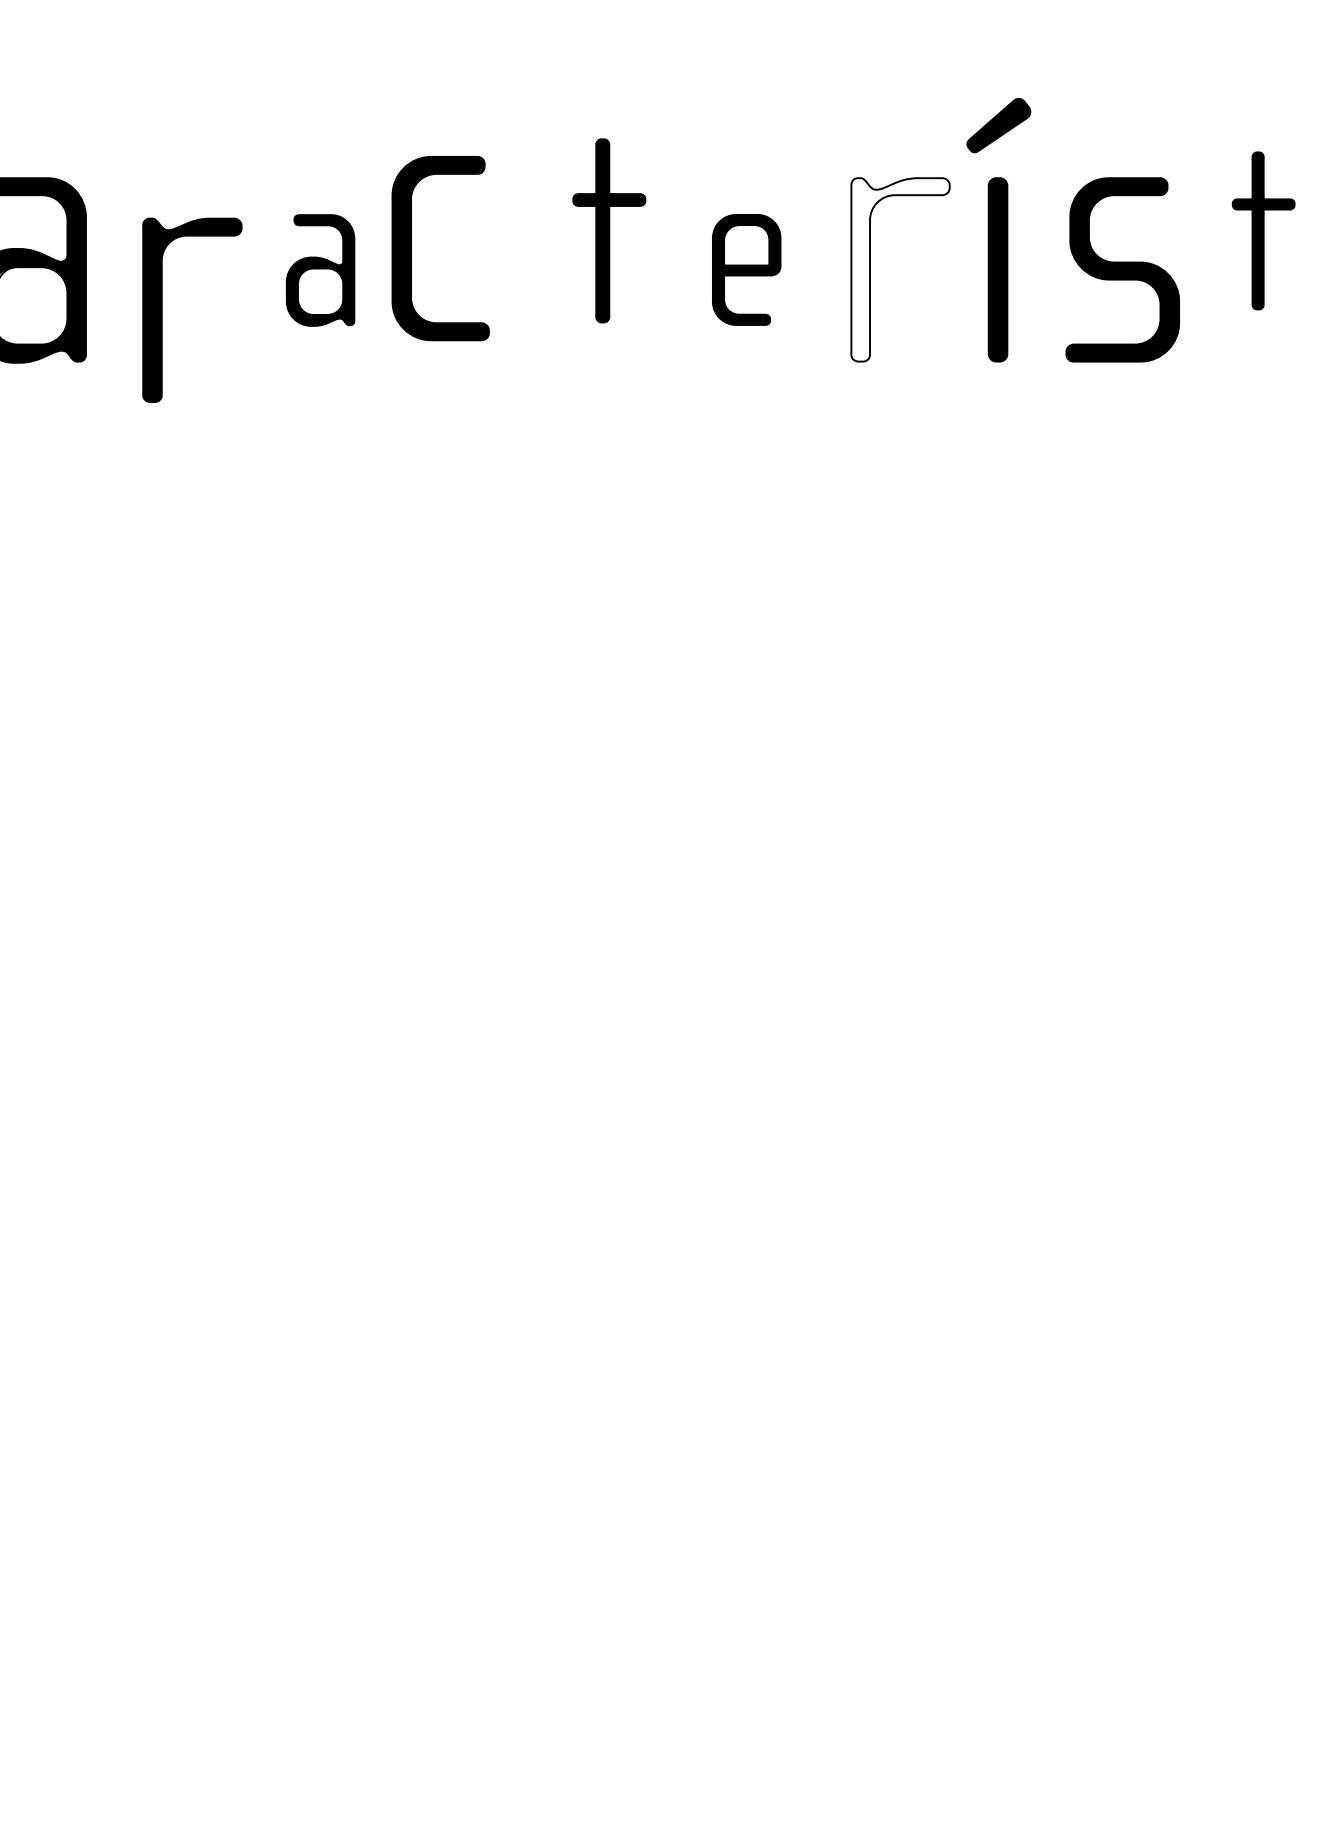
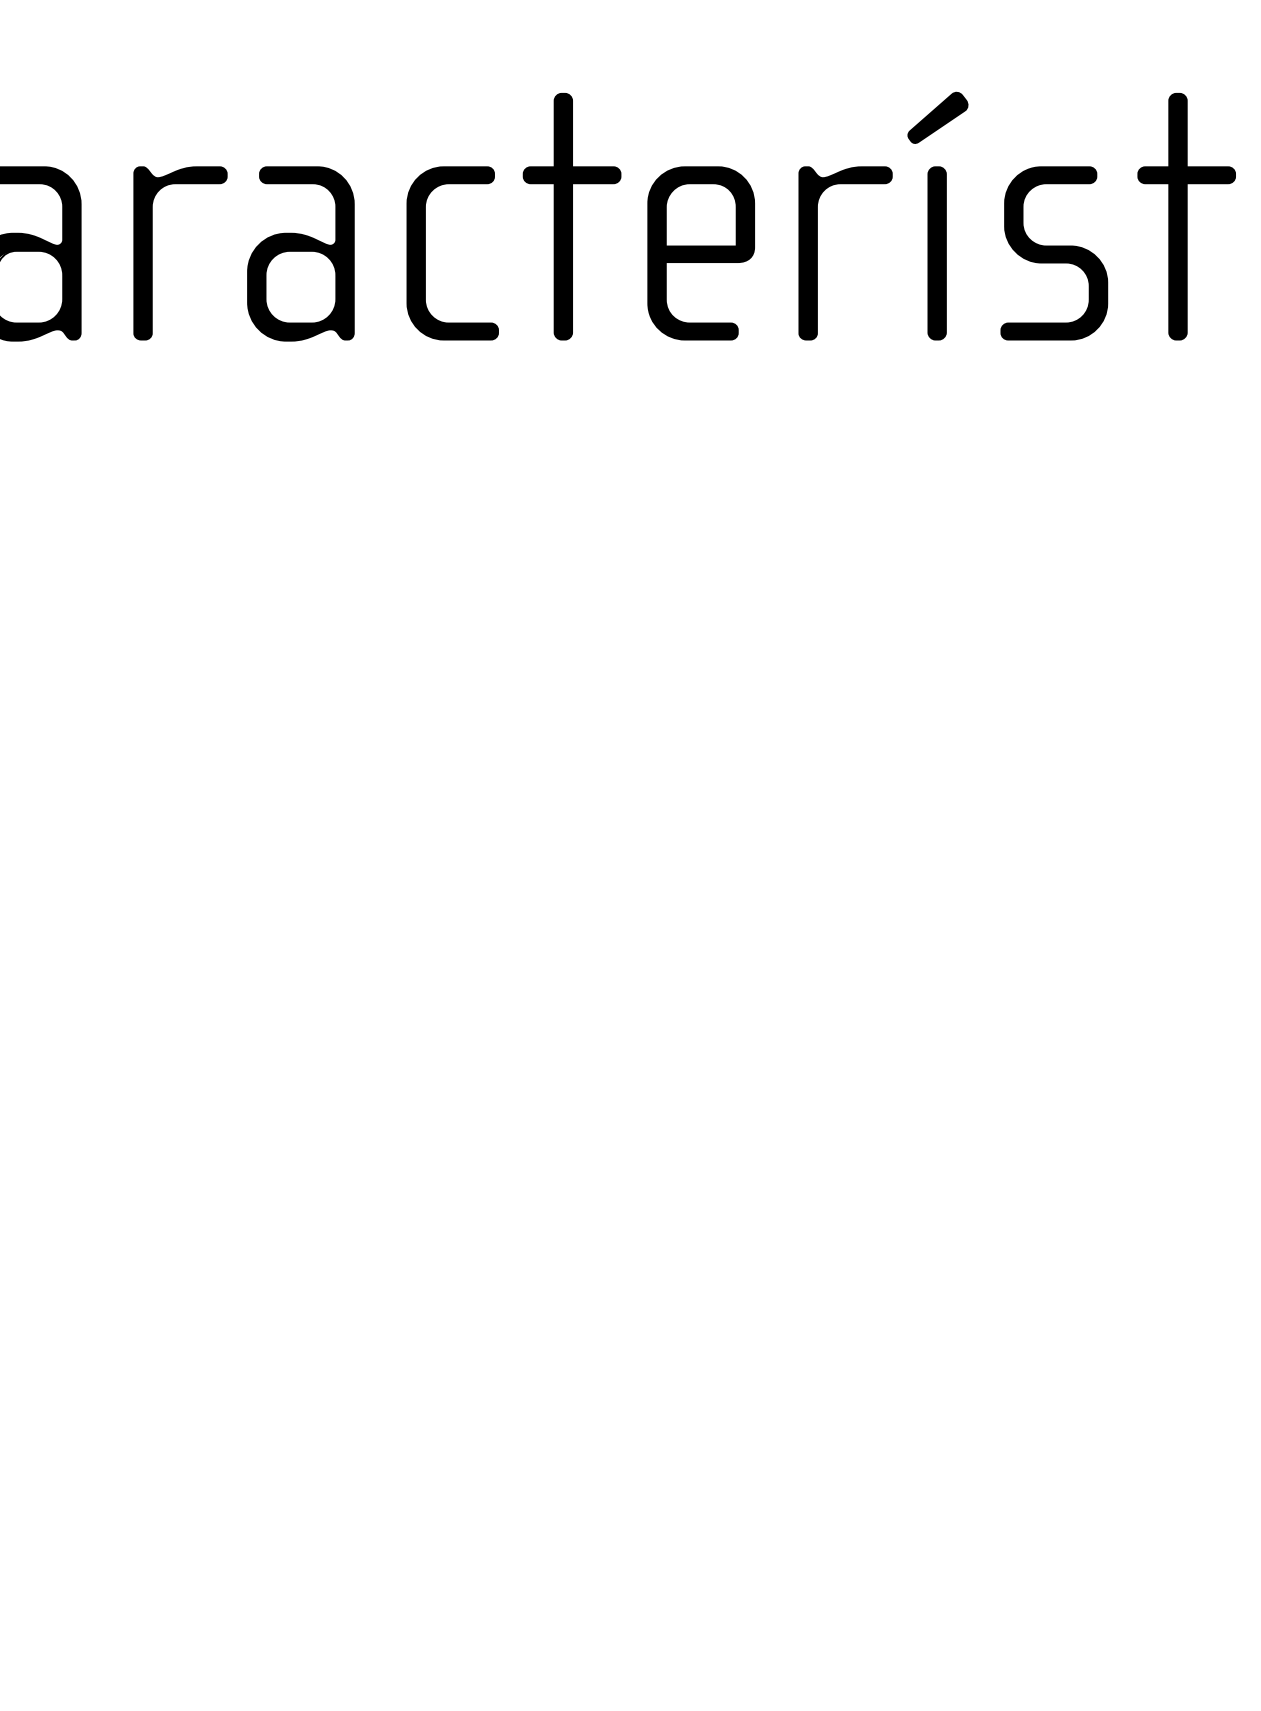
part: (608, 230) -> (571, 216), size x1.43
part: (1263, 230) -> (1186, 216), size x1.67
part: (411, 248) -> (425, 253), moved
part: (320, 269) -> (300, 253), size x1.67
part: (746, 269) -> (700, 253), size x1.67
fill: (900, 269) -> (845, 253), added
part: (162, 310) -> (152, 253), moved

